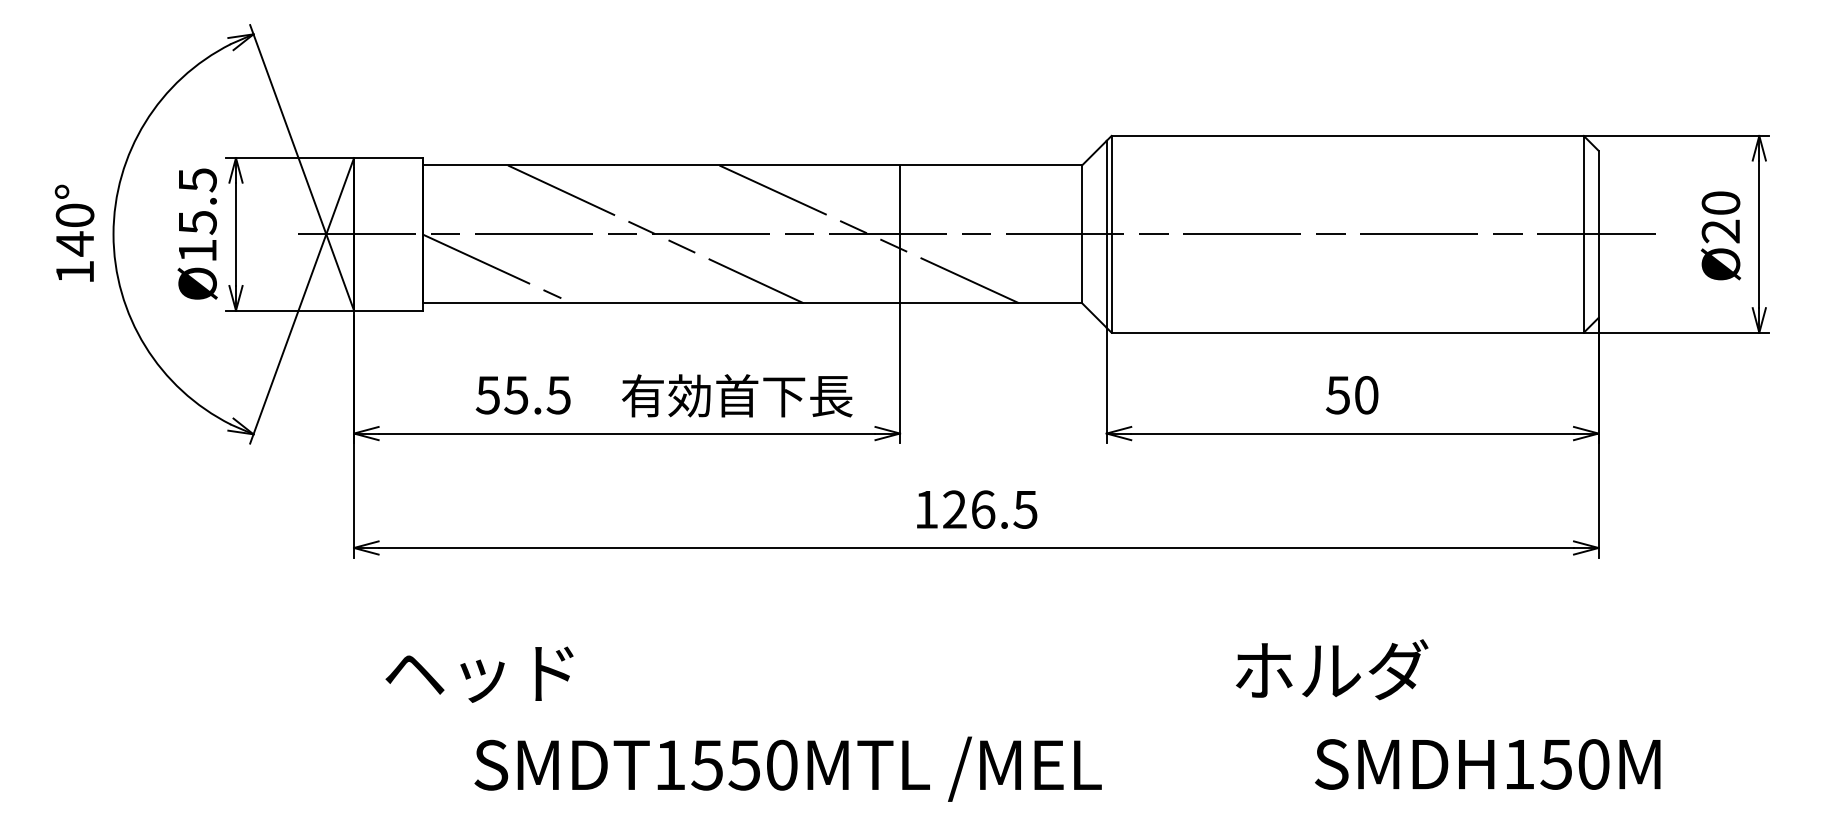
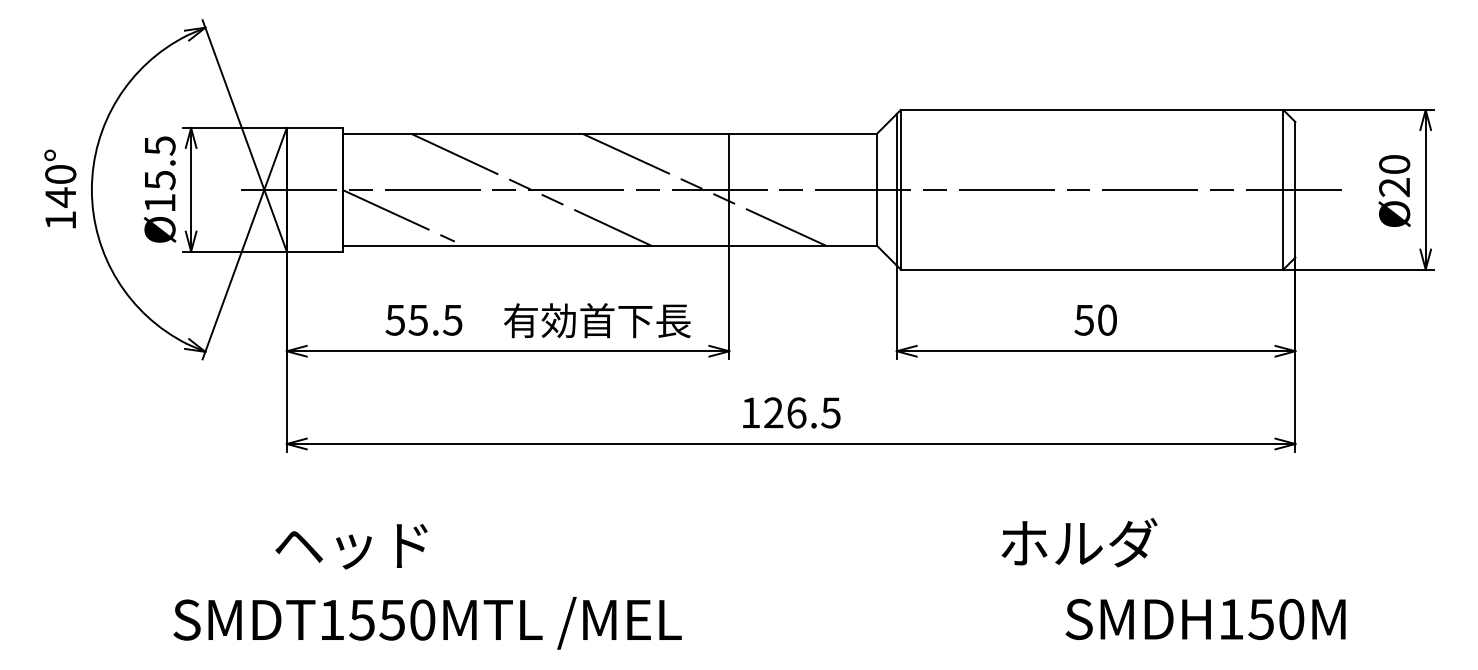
text: (479, 674) -> (351, 546), moved
text: (787, 768) -> (427, 622), moved

